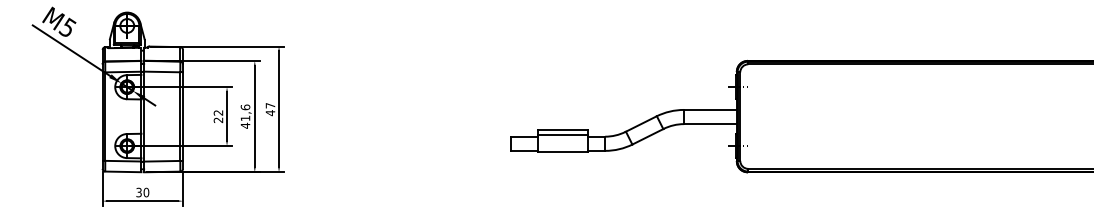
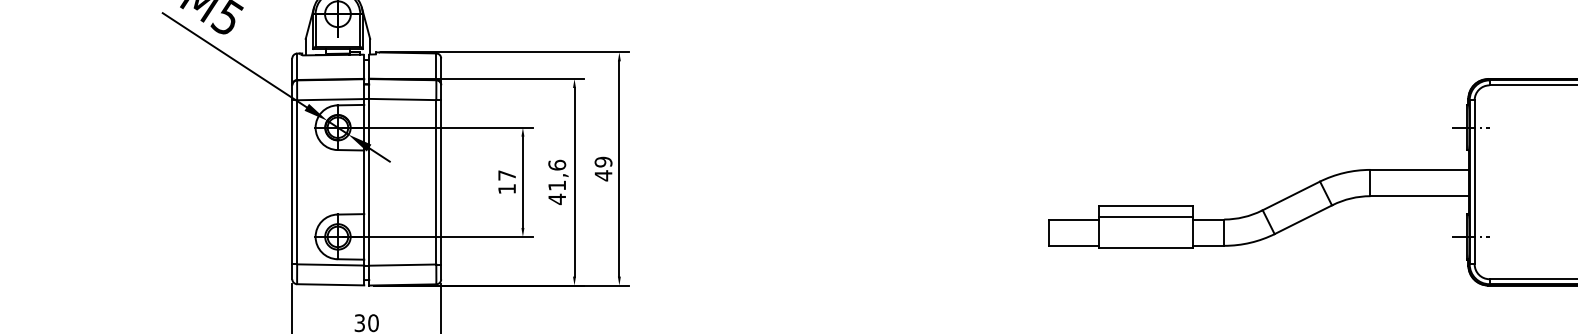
text: (270, 105) -> (603, 161), 47 -> 49
text: (218, 116) -> (507, 182), 22 -> 17

